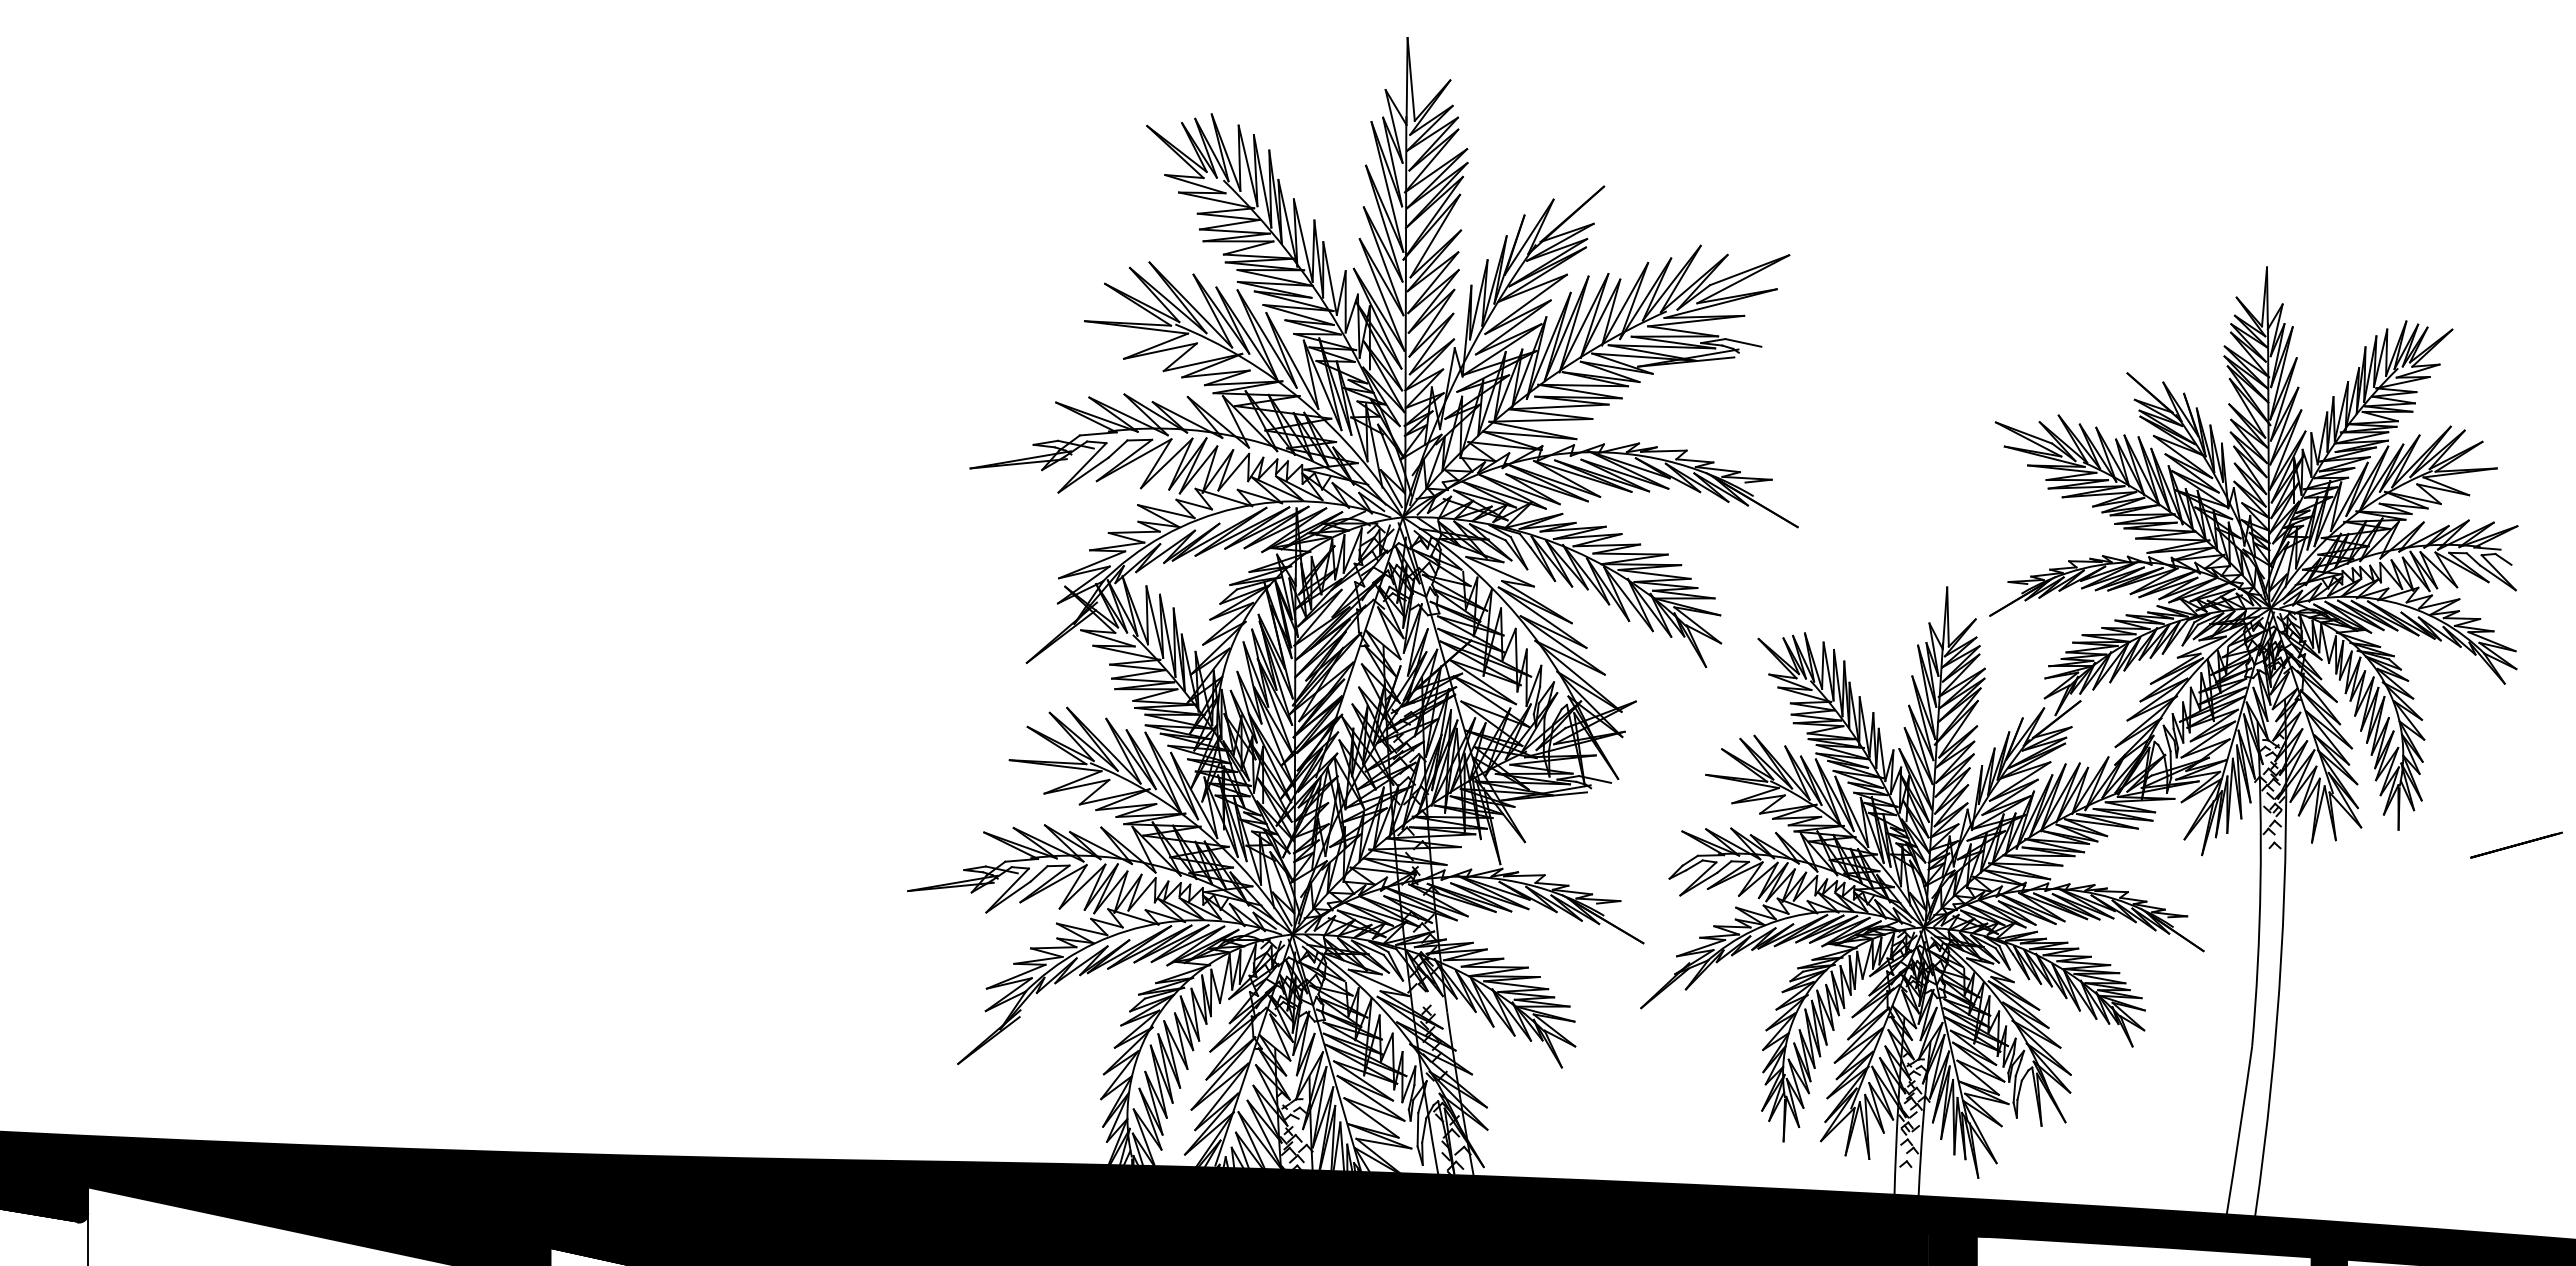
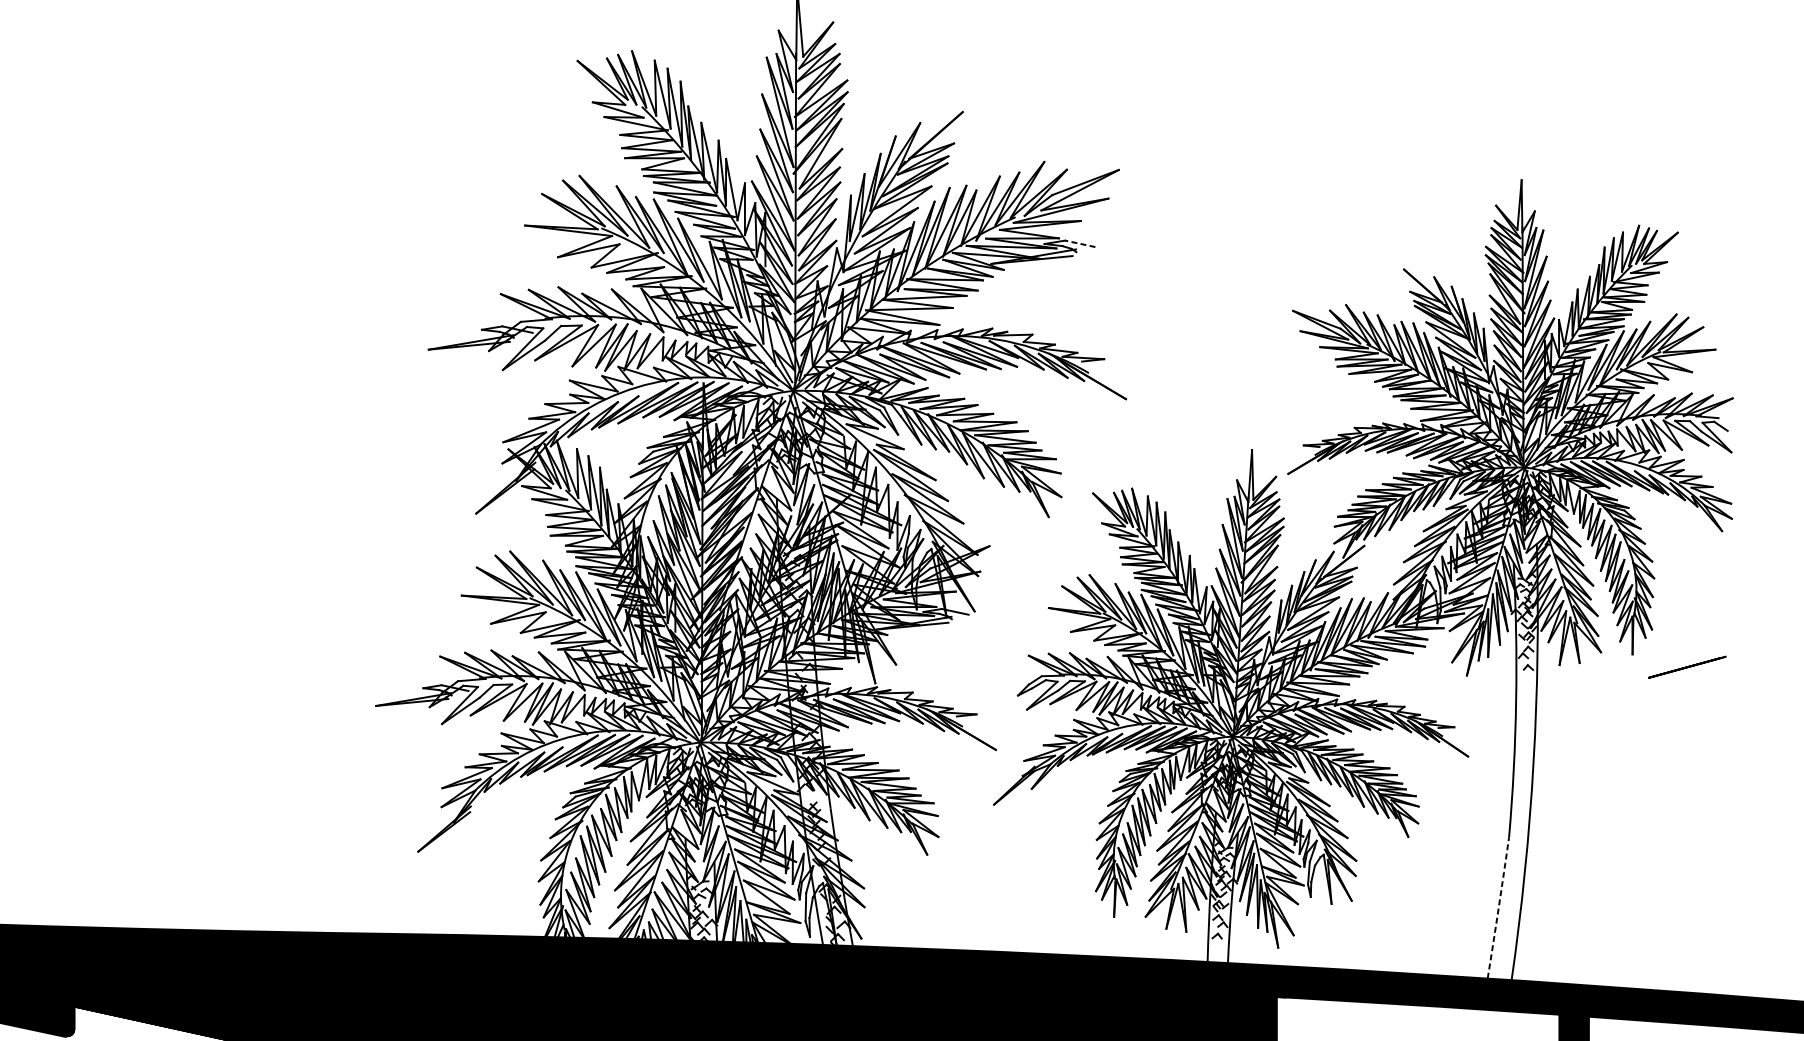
line: (1742, 342) -> (1079, 243), solid -> dashed
line: (2516, 844) -> (1687, 666), moved
arc: (2239, 1130) -> (1498, 907), solid -> dashed

